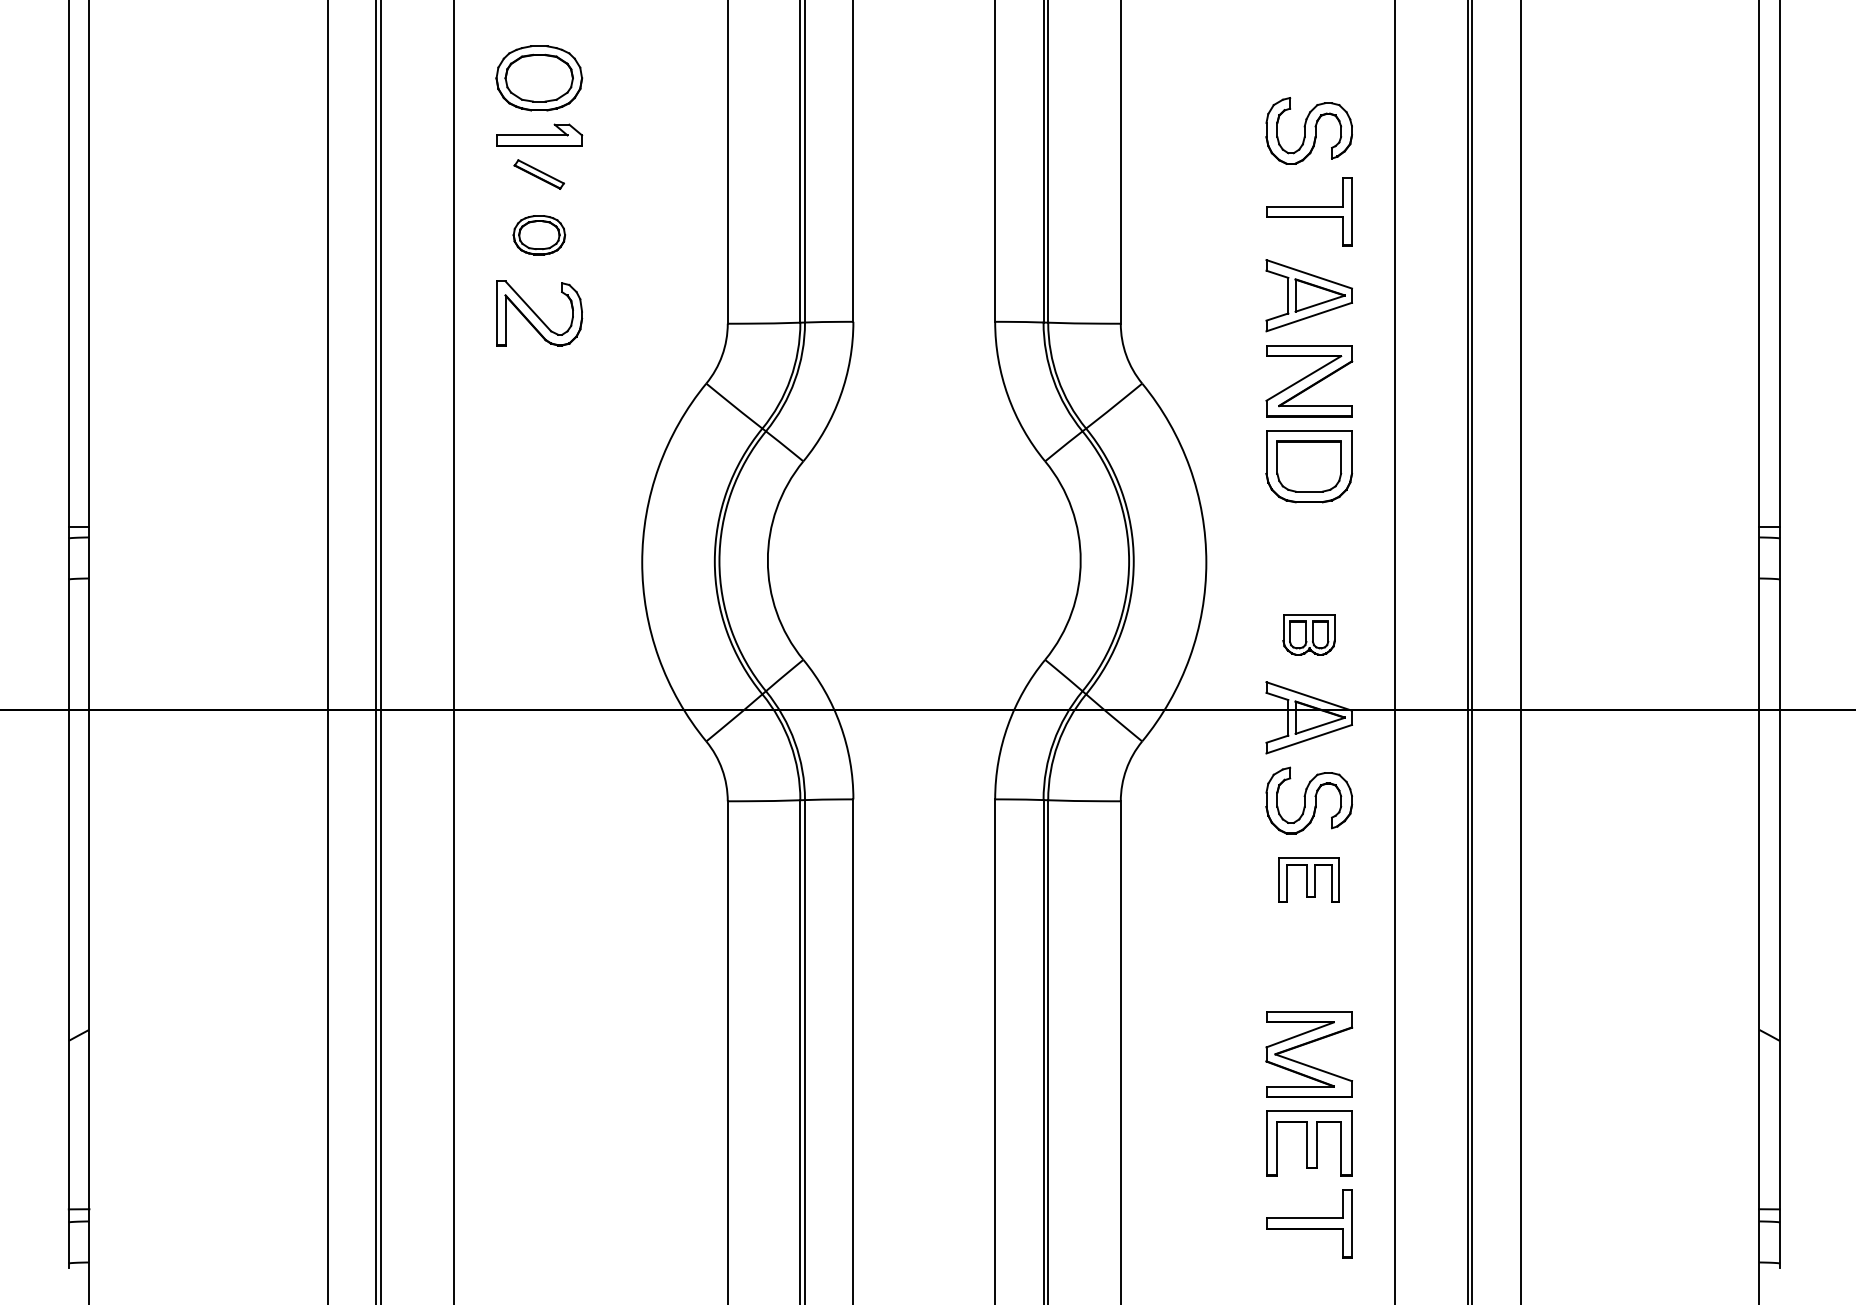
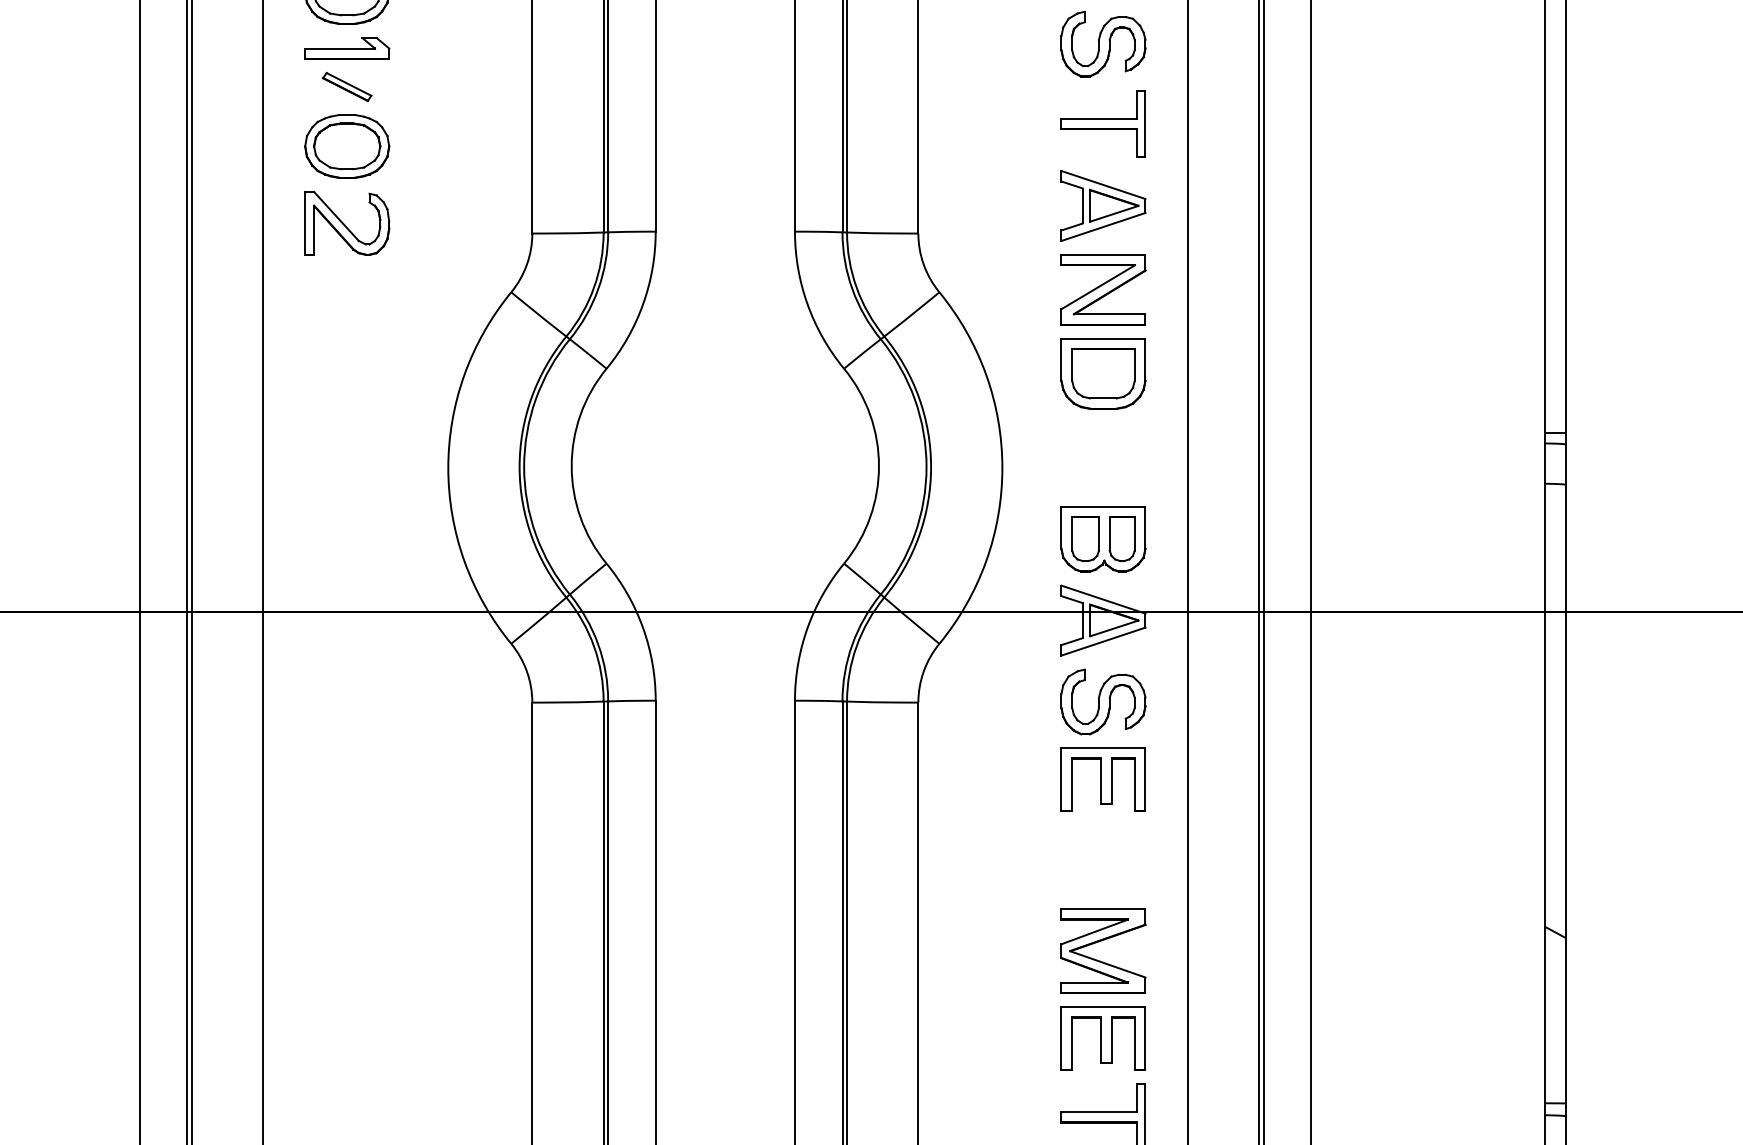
part: (539, 235) -> (347, 146), size x1.67
part: (1308, 634) -> (1102, 538), size x1.67
part: (1309, 879) -> (1103, 779), size x1.43

